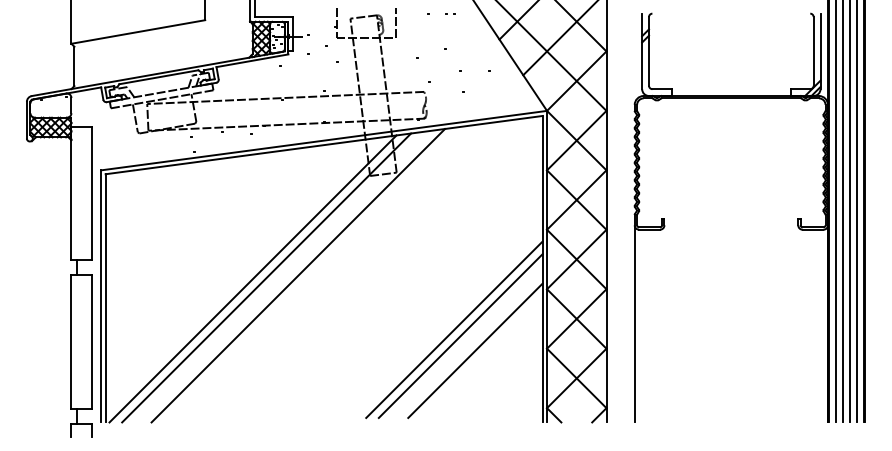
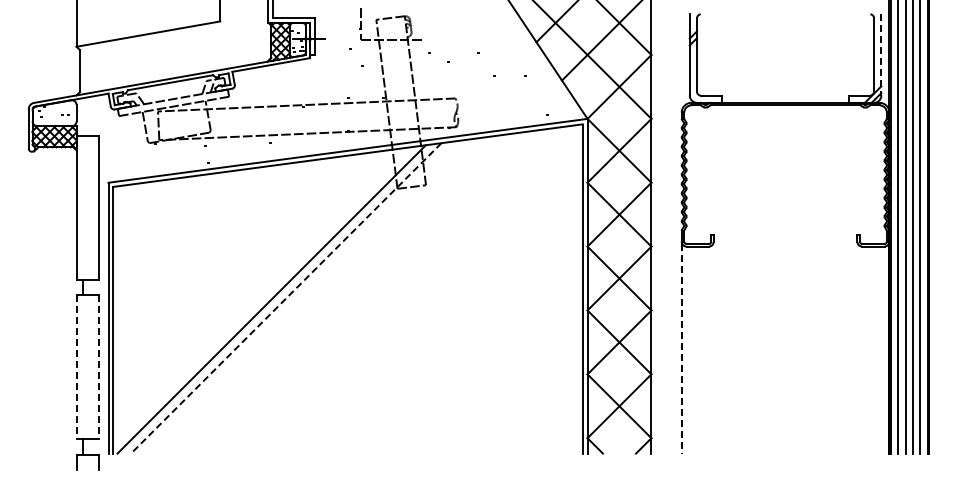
line: (396, 23) -> (425, 24), removed
line: (820, 50) -> (881, 54), solid -> dashed
line: (297, 275) -> (319, 295), removed
line: (265, 278) -> (285, 298), solid -> dashed
line: (634, 324) -> (681, 348), solid -> dashed
line: (453, 329) -> (487, 353), removed
line: (460, 335) -> (494, 360), removed
line: (71, 342) -> (76, 367), solid -> dashed
line: (91, 342) -> (98, 367), solid -> dashed
line: (475, 350) -> (510, 376), removed

